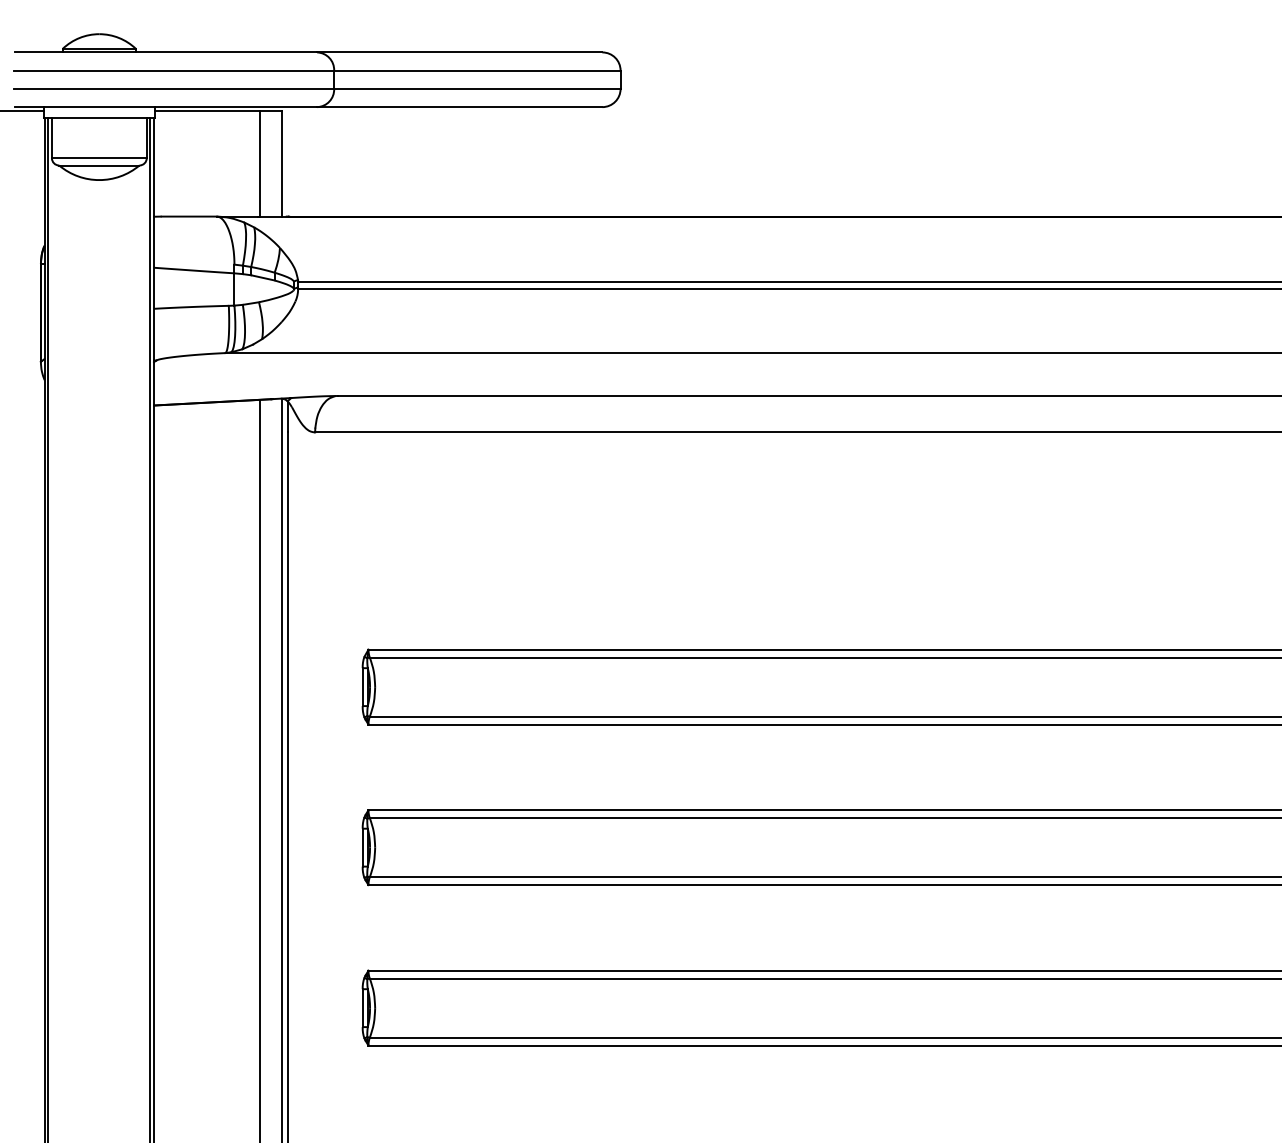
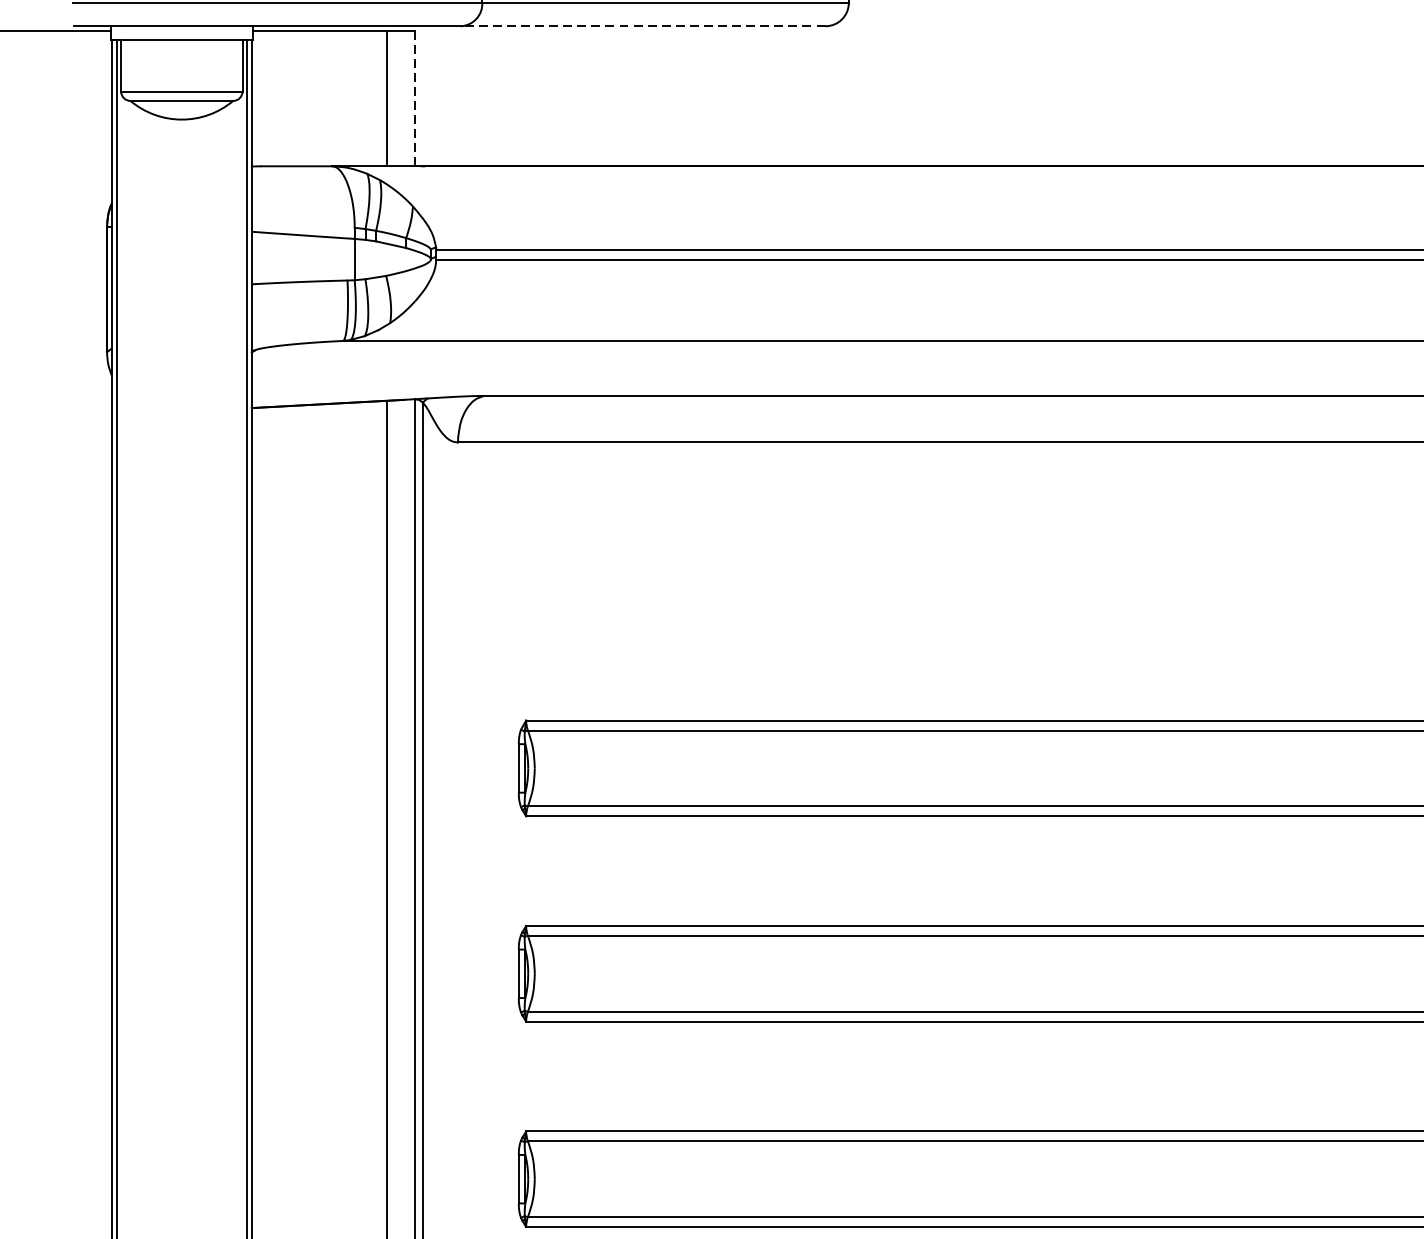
line: (459, 107) -> (642, 26), solid -> dashed
line: (281, 163) -> (414, 98), solid -> dashed

